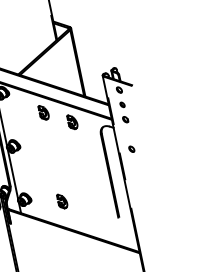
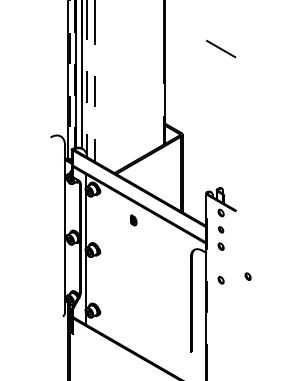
part: (43, 112) -> (133, 220), size x0.6
part: (72, 122) -> (162, 237), removed
part: (154, 141) -> (247, 276), added
part: (62, 201) -> (133, 321), removed

